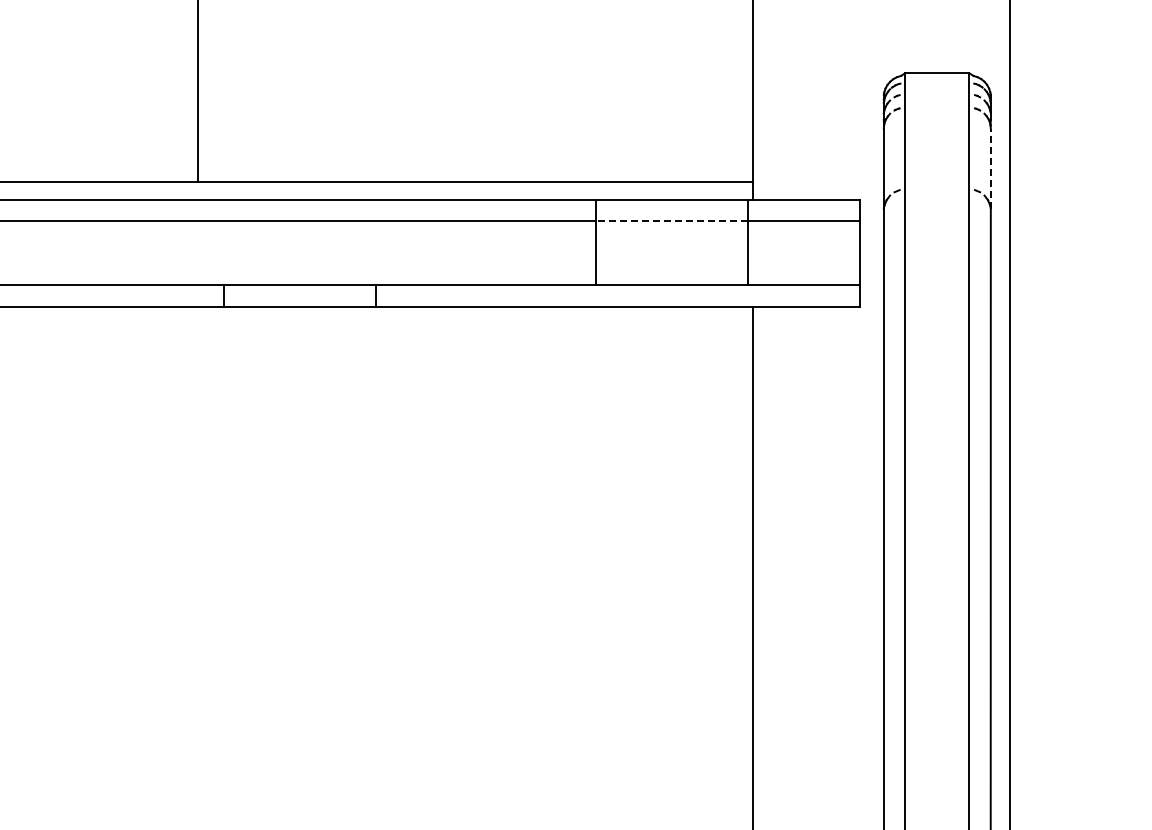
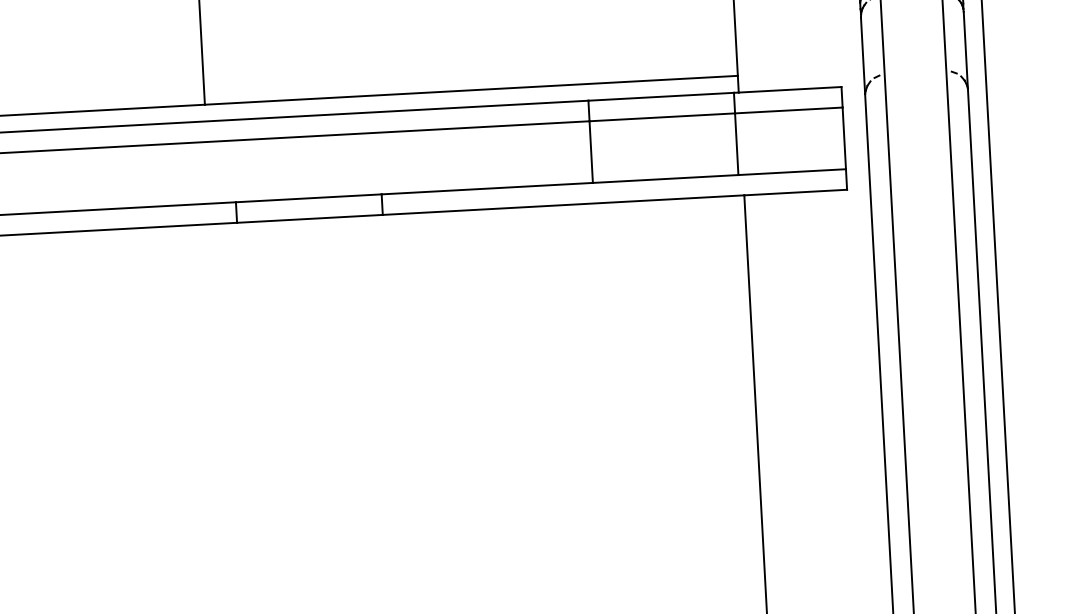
line: (990, 168) -> (965, 50), dashed -> solid
line: (671, 221) -> (661, 117), dashed -> solid

